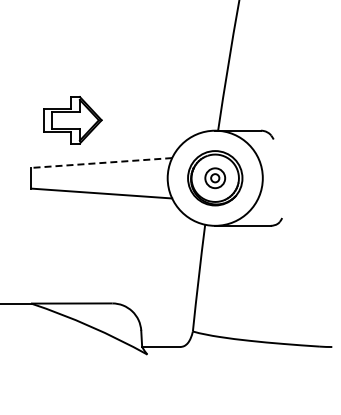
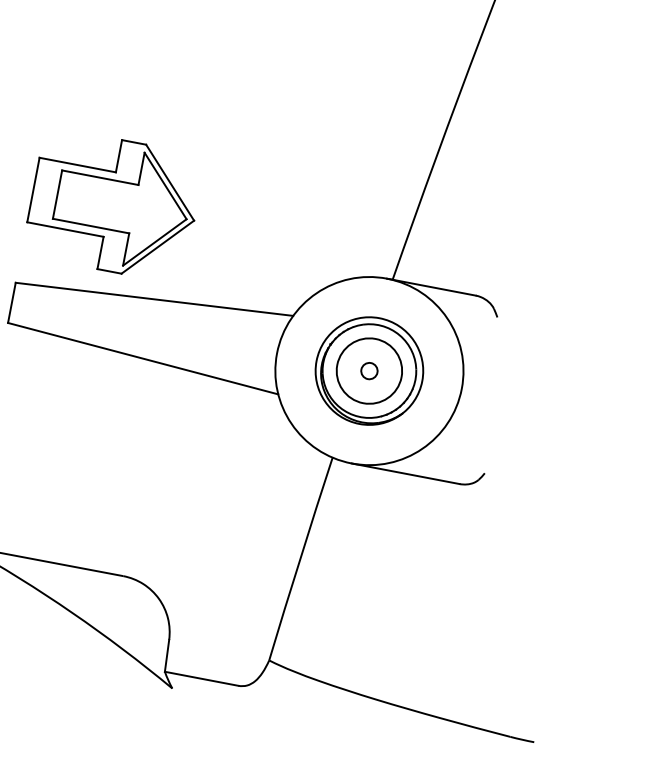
part: (72, 120) -> (113, 205), size x1.43
line: (101, 163) -> (153, 300), dashed -> solid
circle: (214, 177) -> (368, 369), size x1.67

